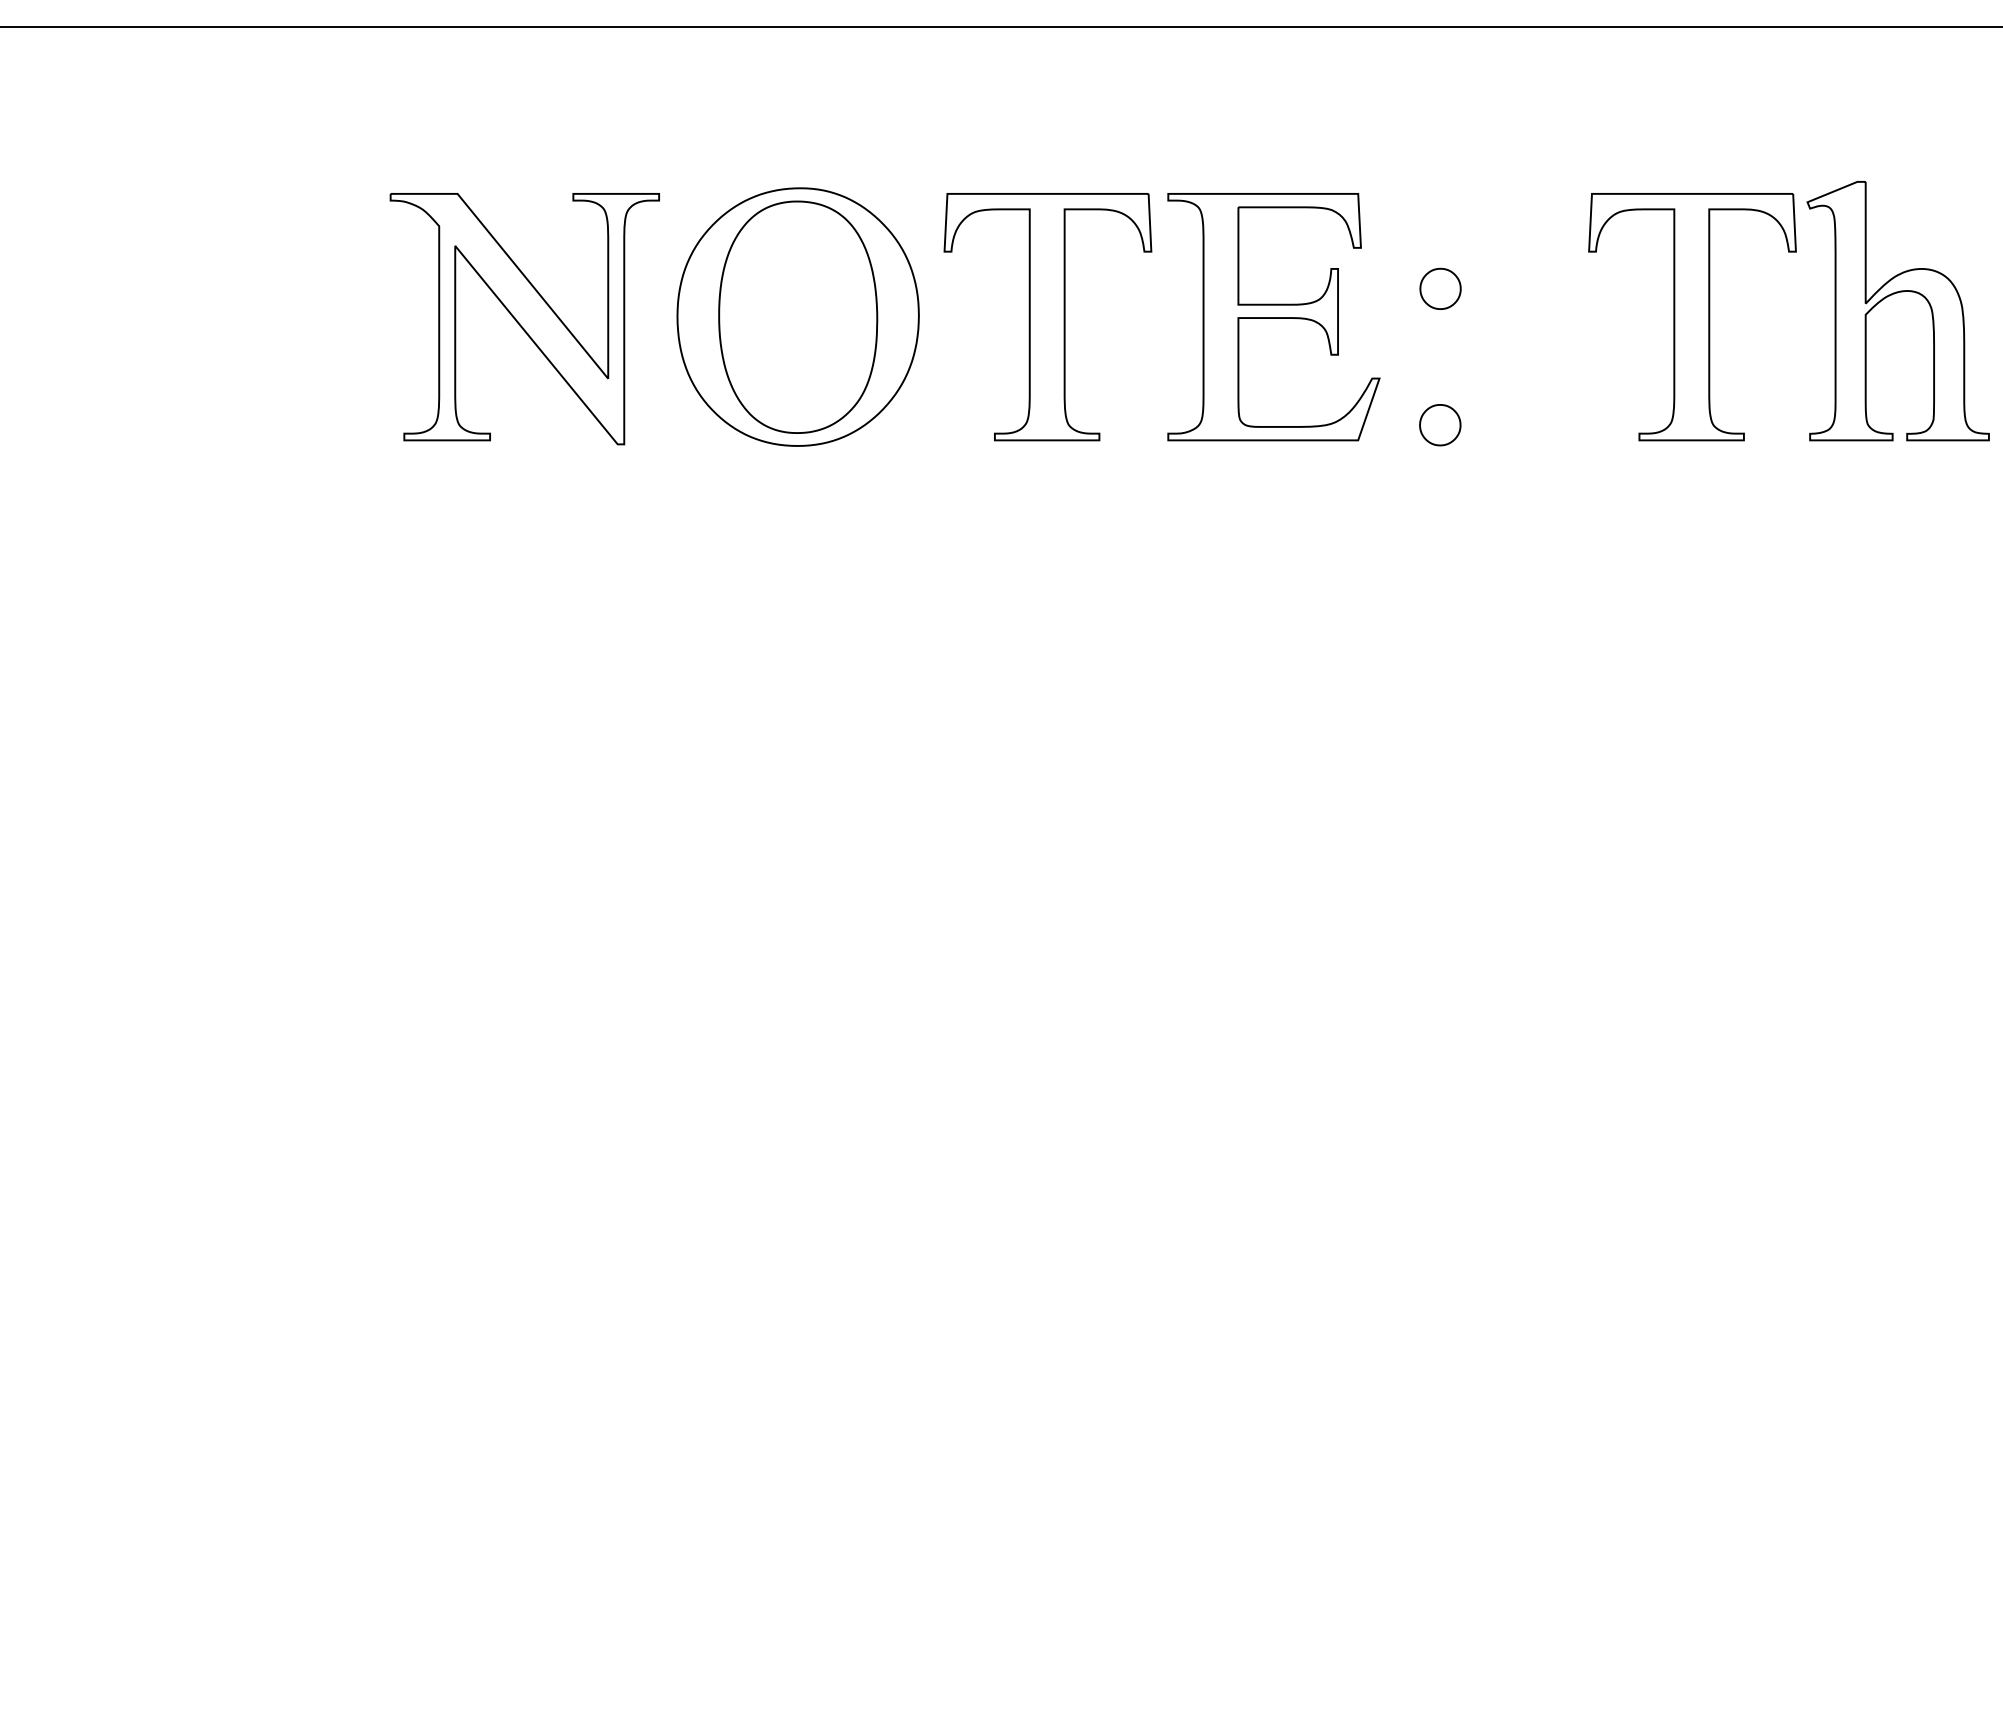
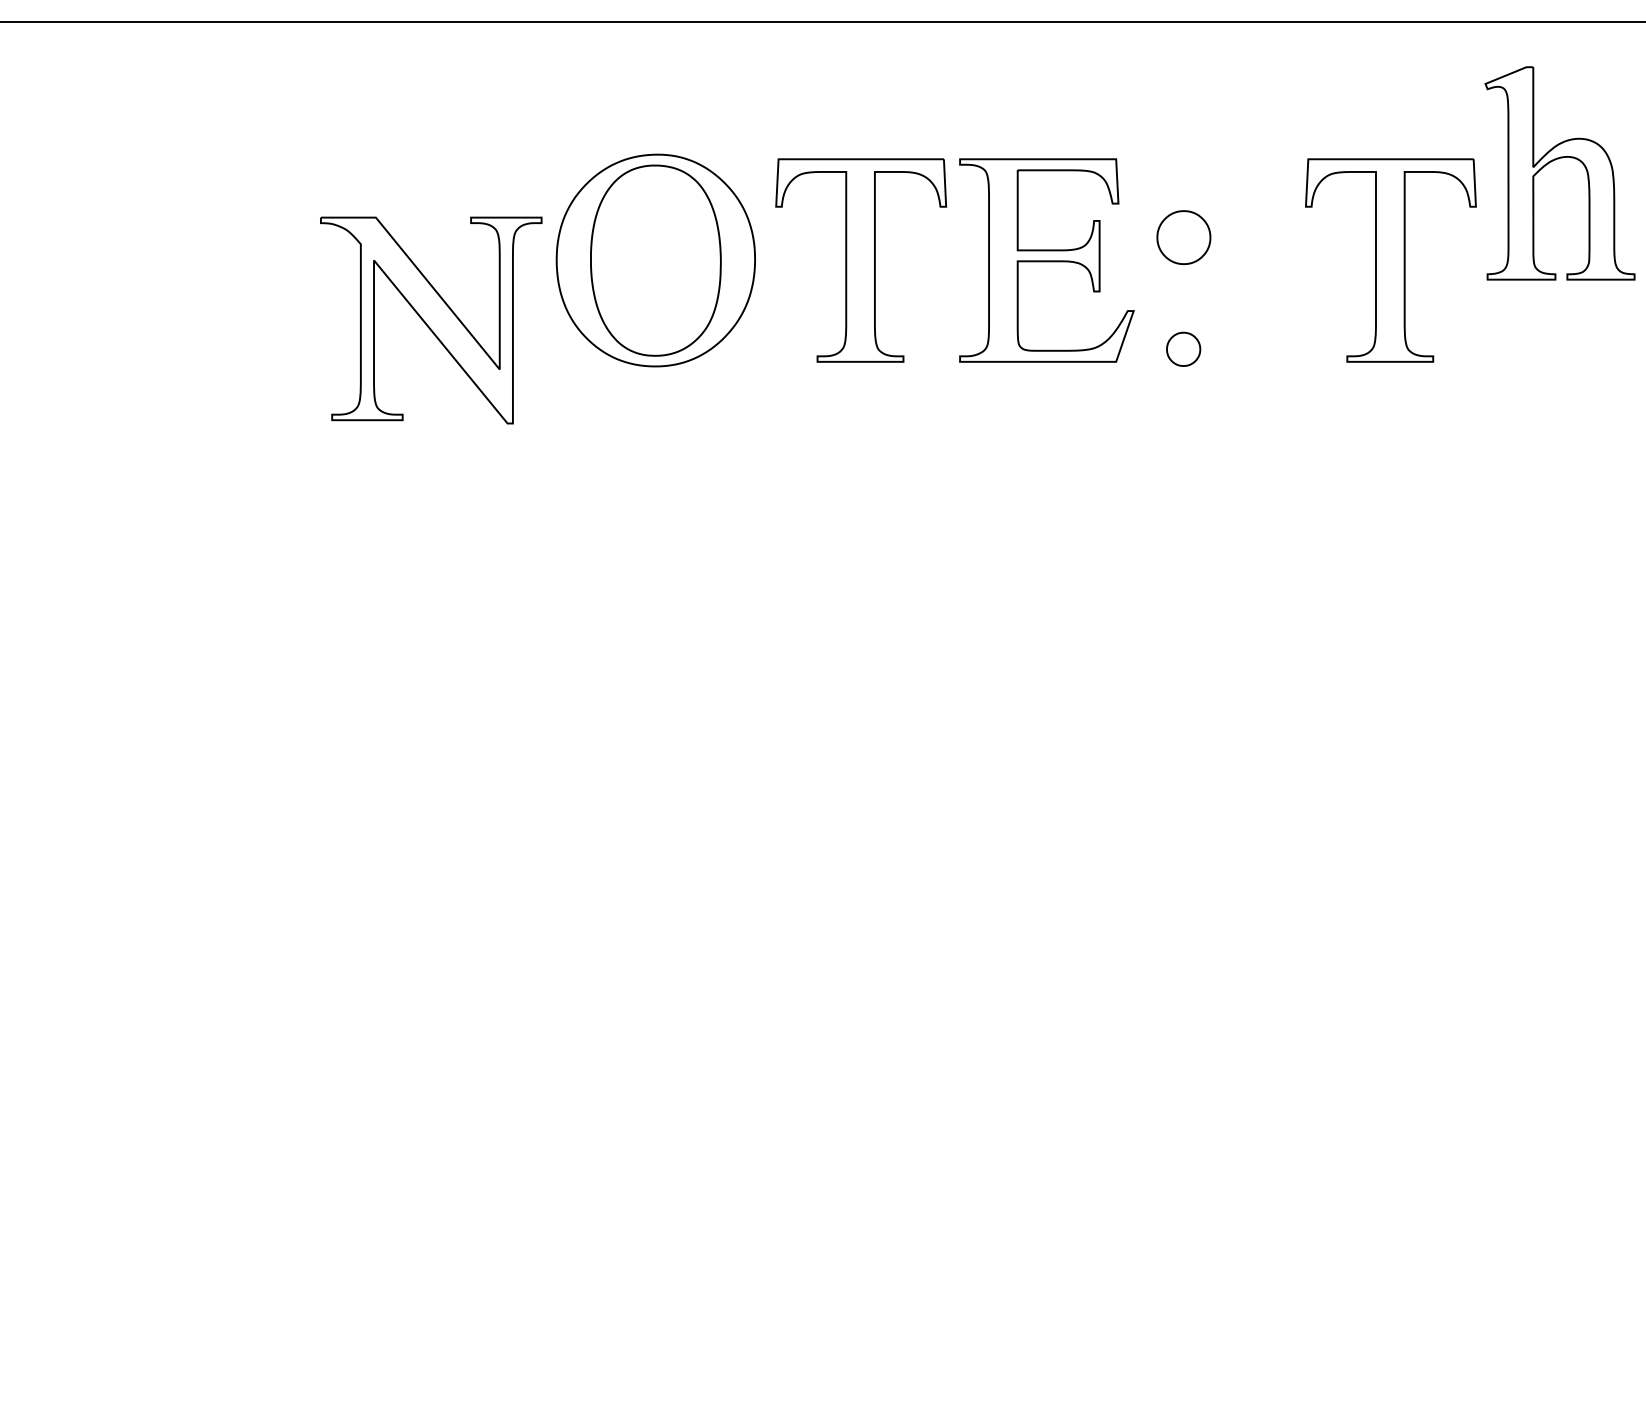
part: (1440, 288) -> (1183, 237), size x1.6
part: (1892, 295) -> (1555, 160), moved
part: (524, 319) -> (430, 320), moved

